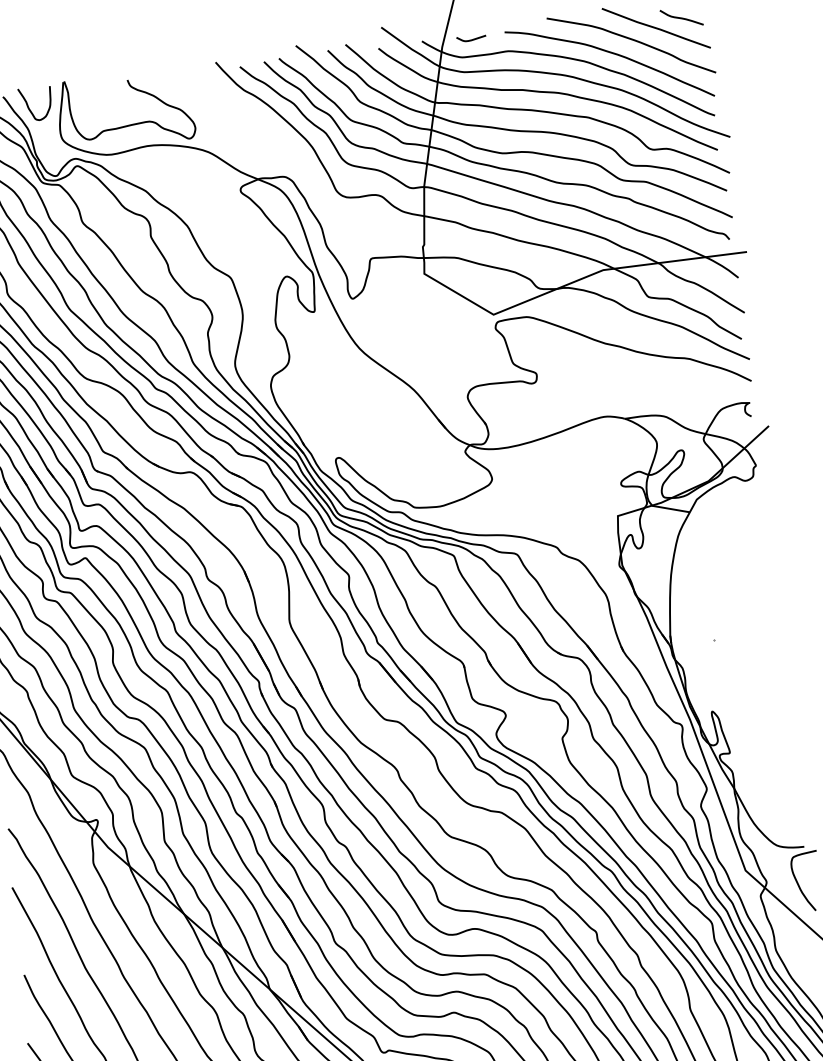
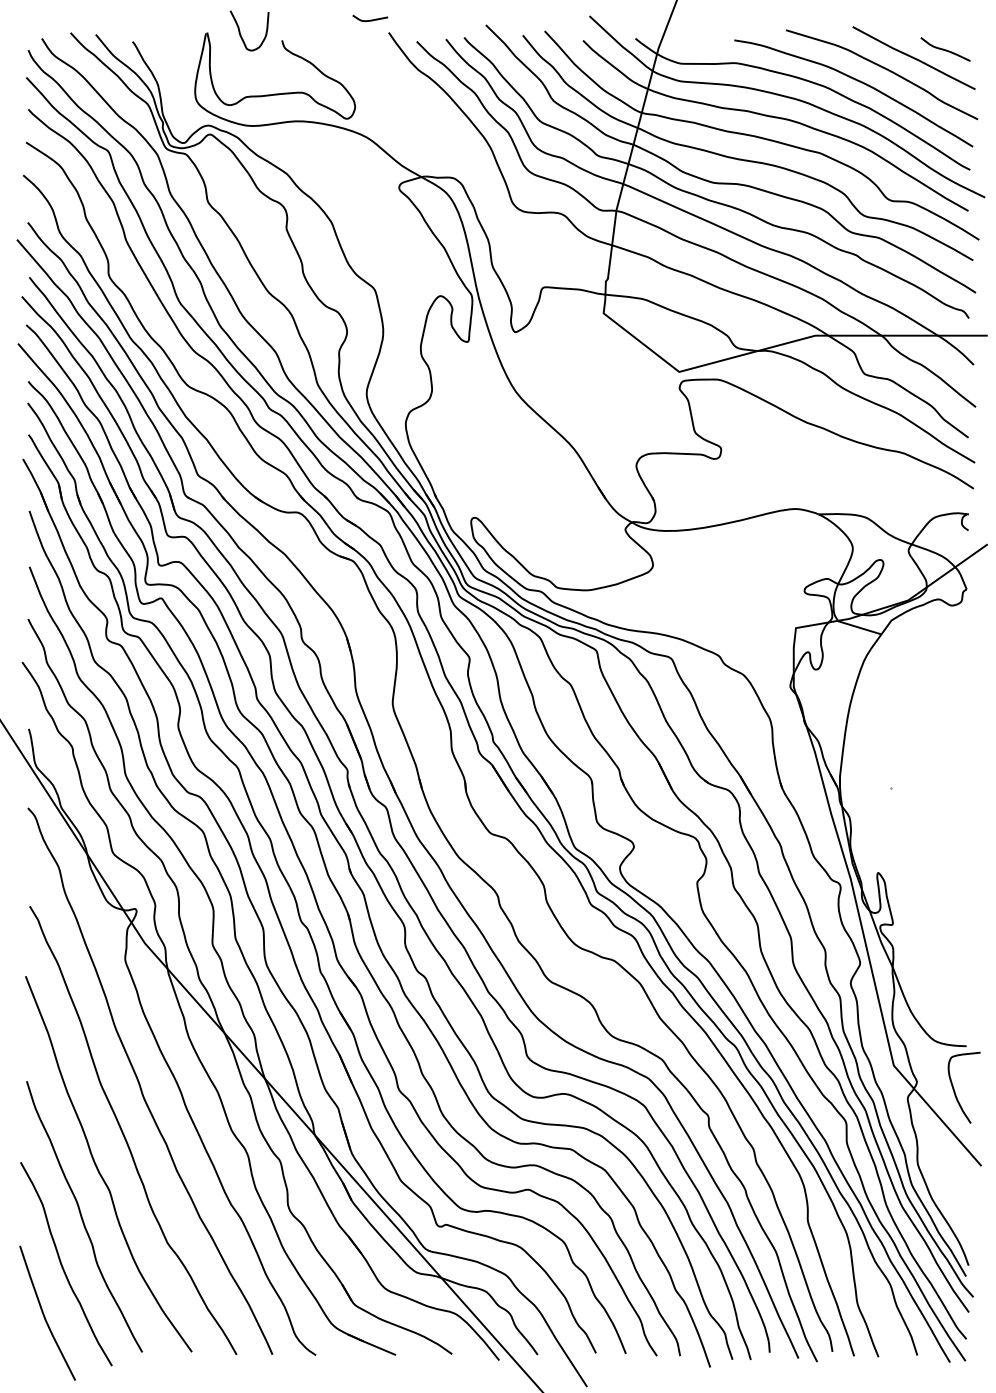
curve: (471, 39) -> (370, 19), moved
curve: (29, 107) -> (241, 34), moved

